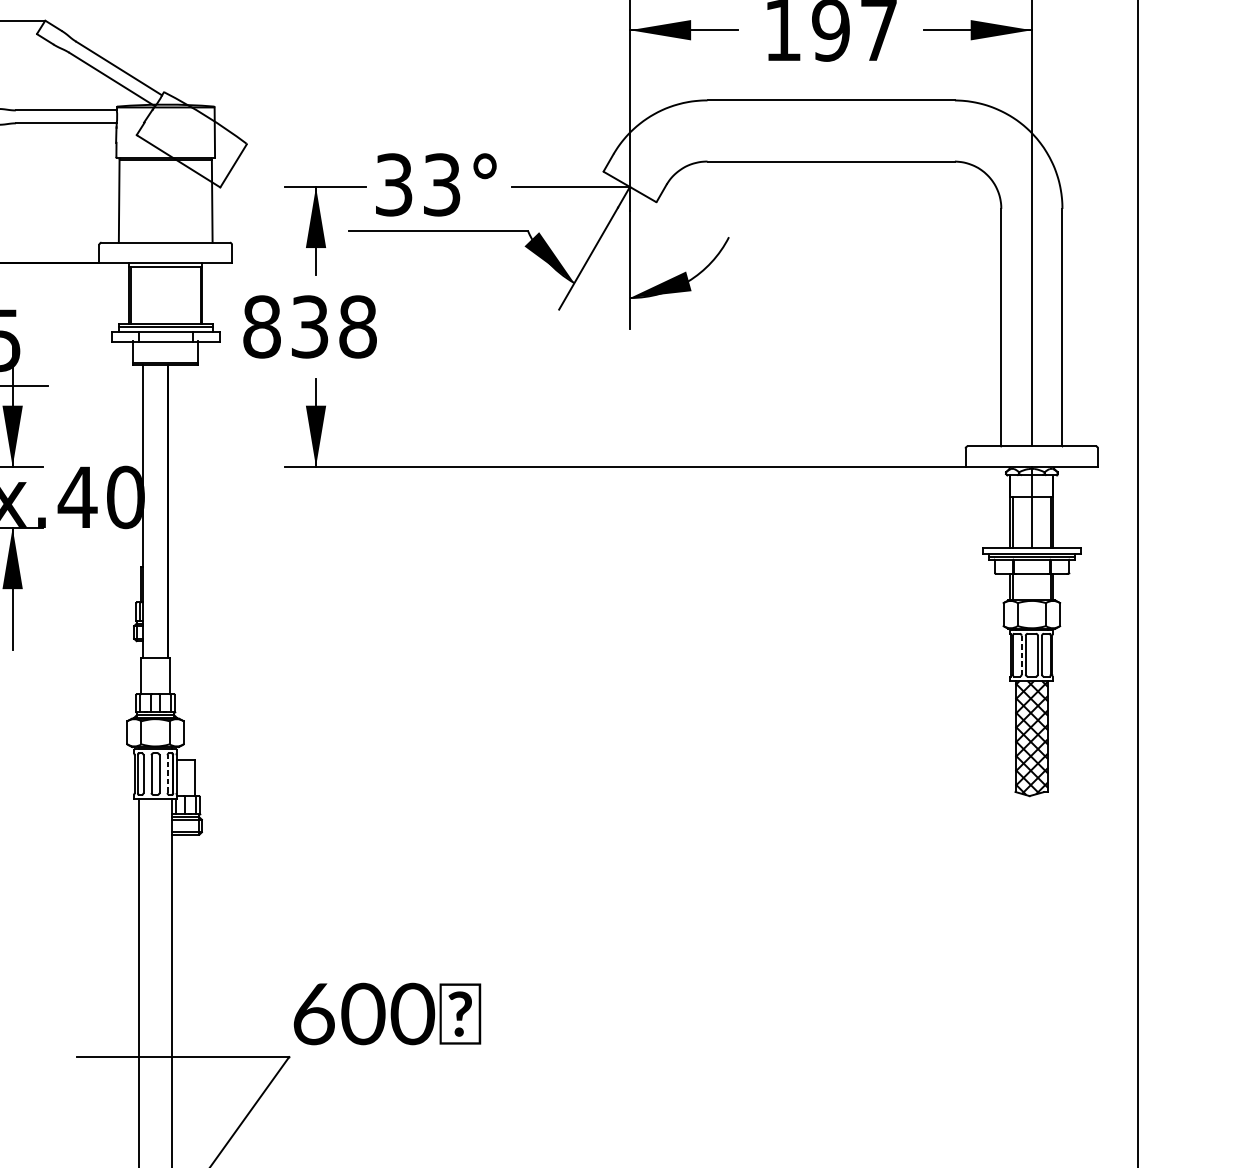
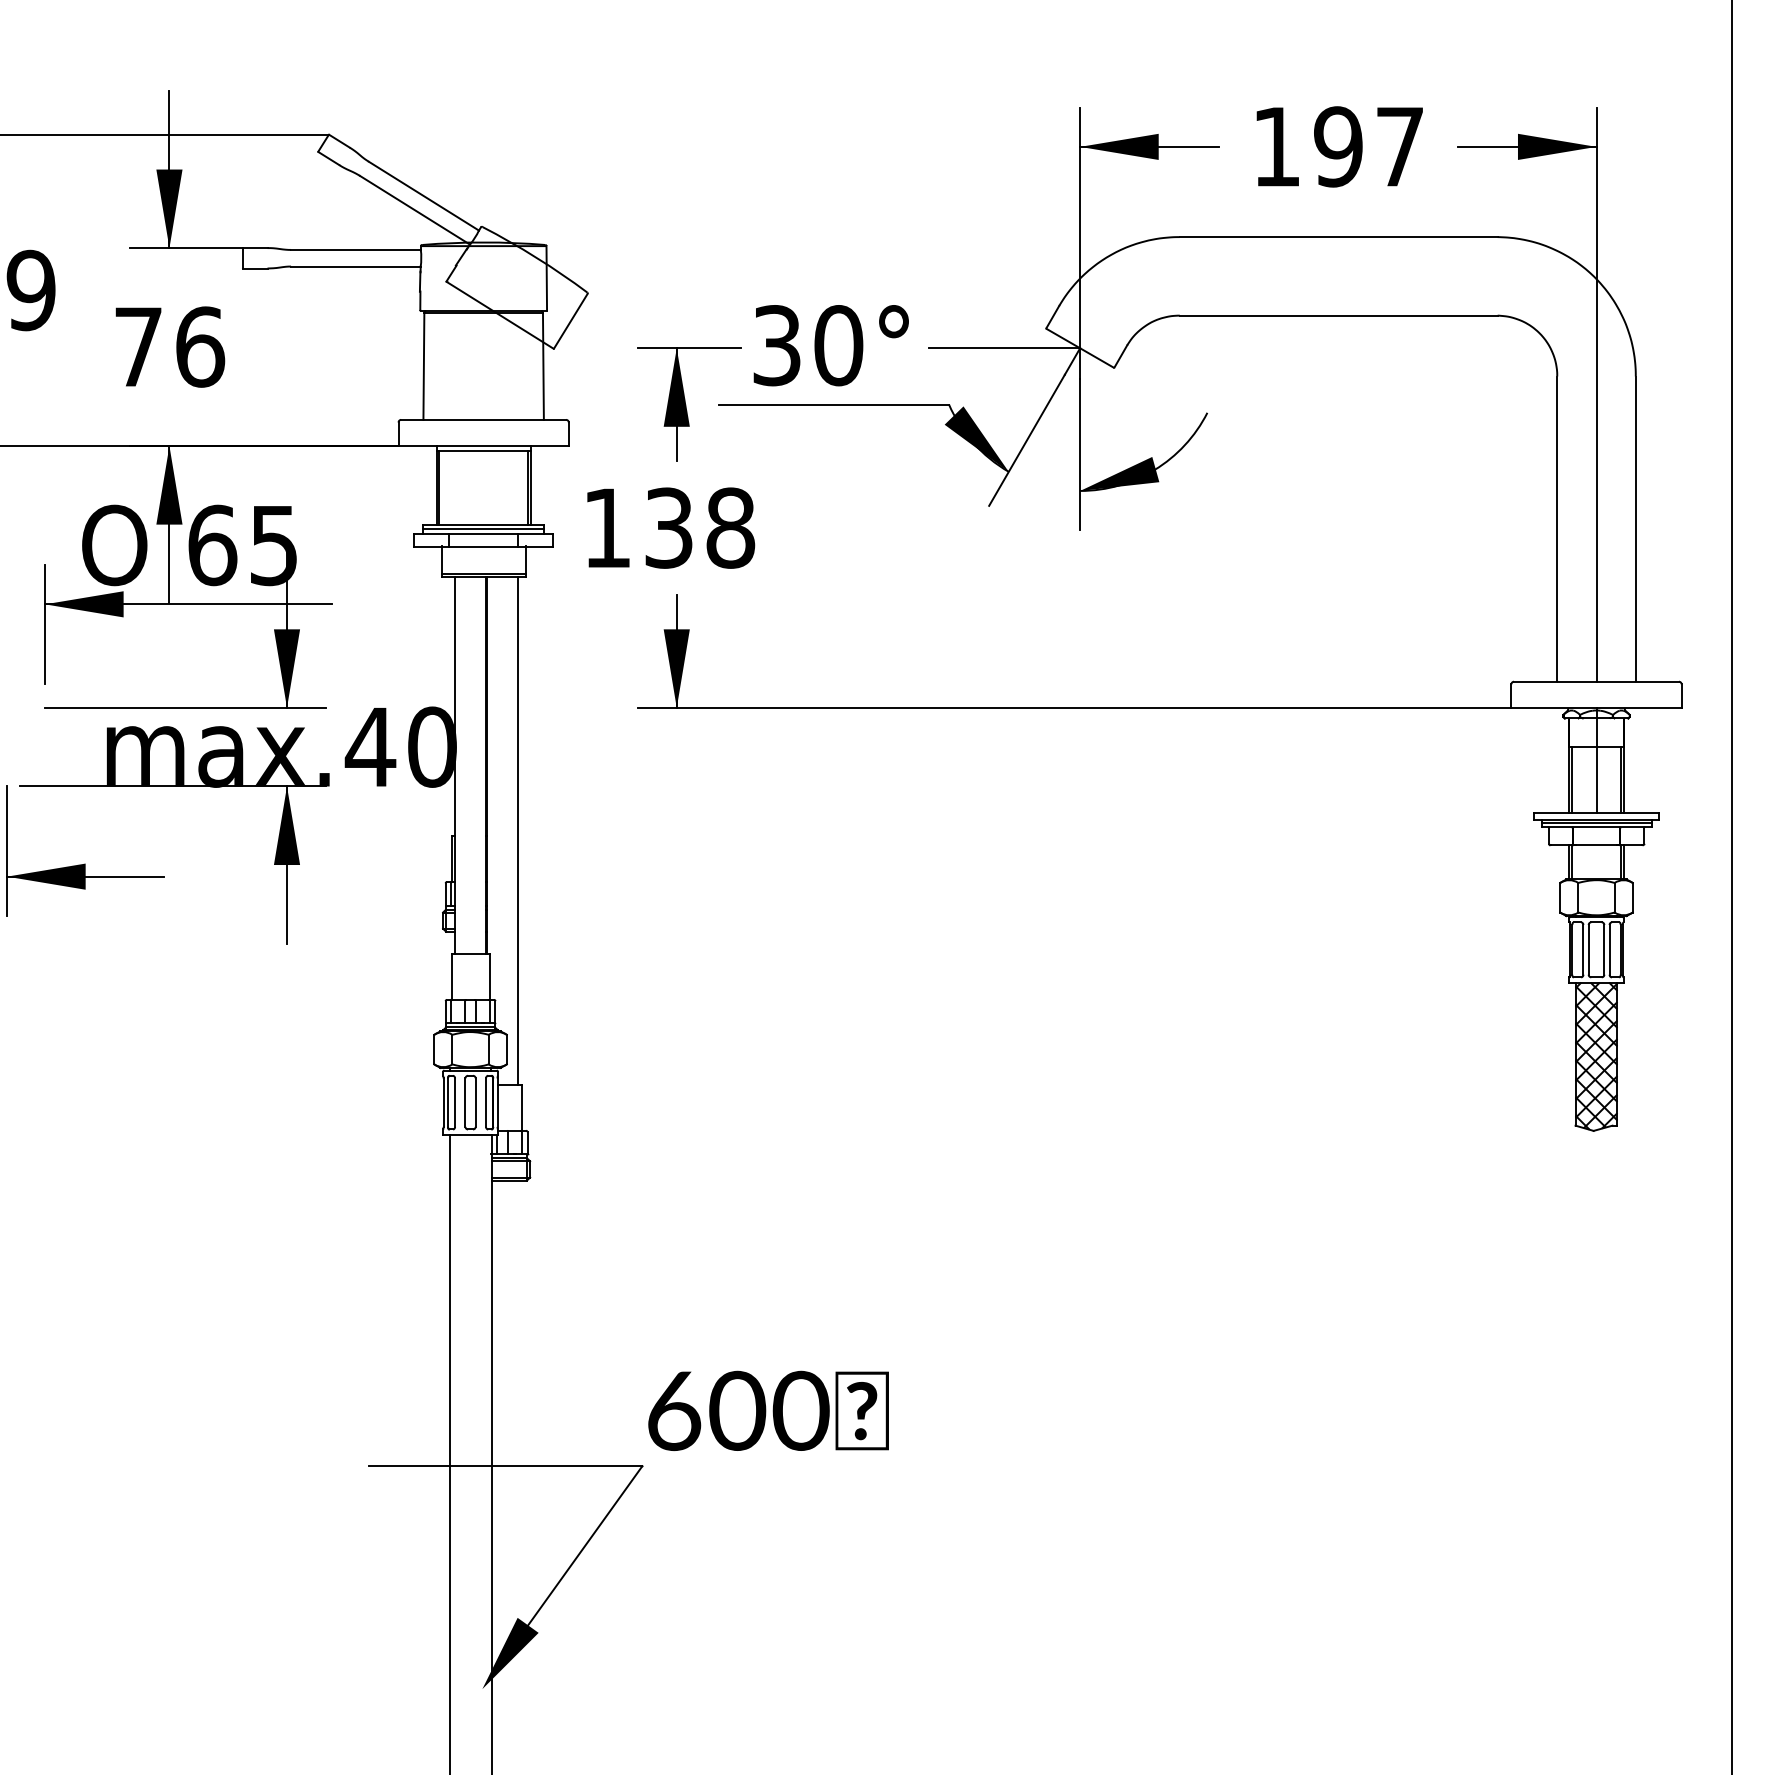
text: (441, 184) -> (838, 345), 33° -> 30°
text: (262, 326) -> (607, 527), 838 -> 138
line: (192, 562) -> (518, 830), added
line: (1021, 654) -> (1583, 949), dashed -> solid
line: (167, 773) -> (486, 1102), dashed -> solid

